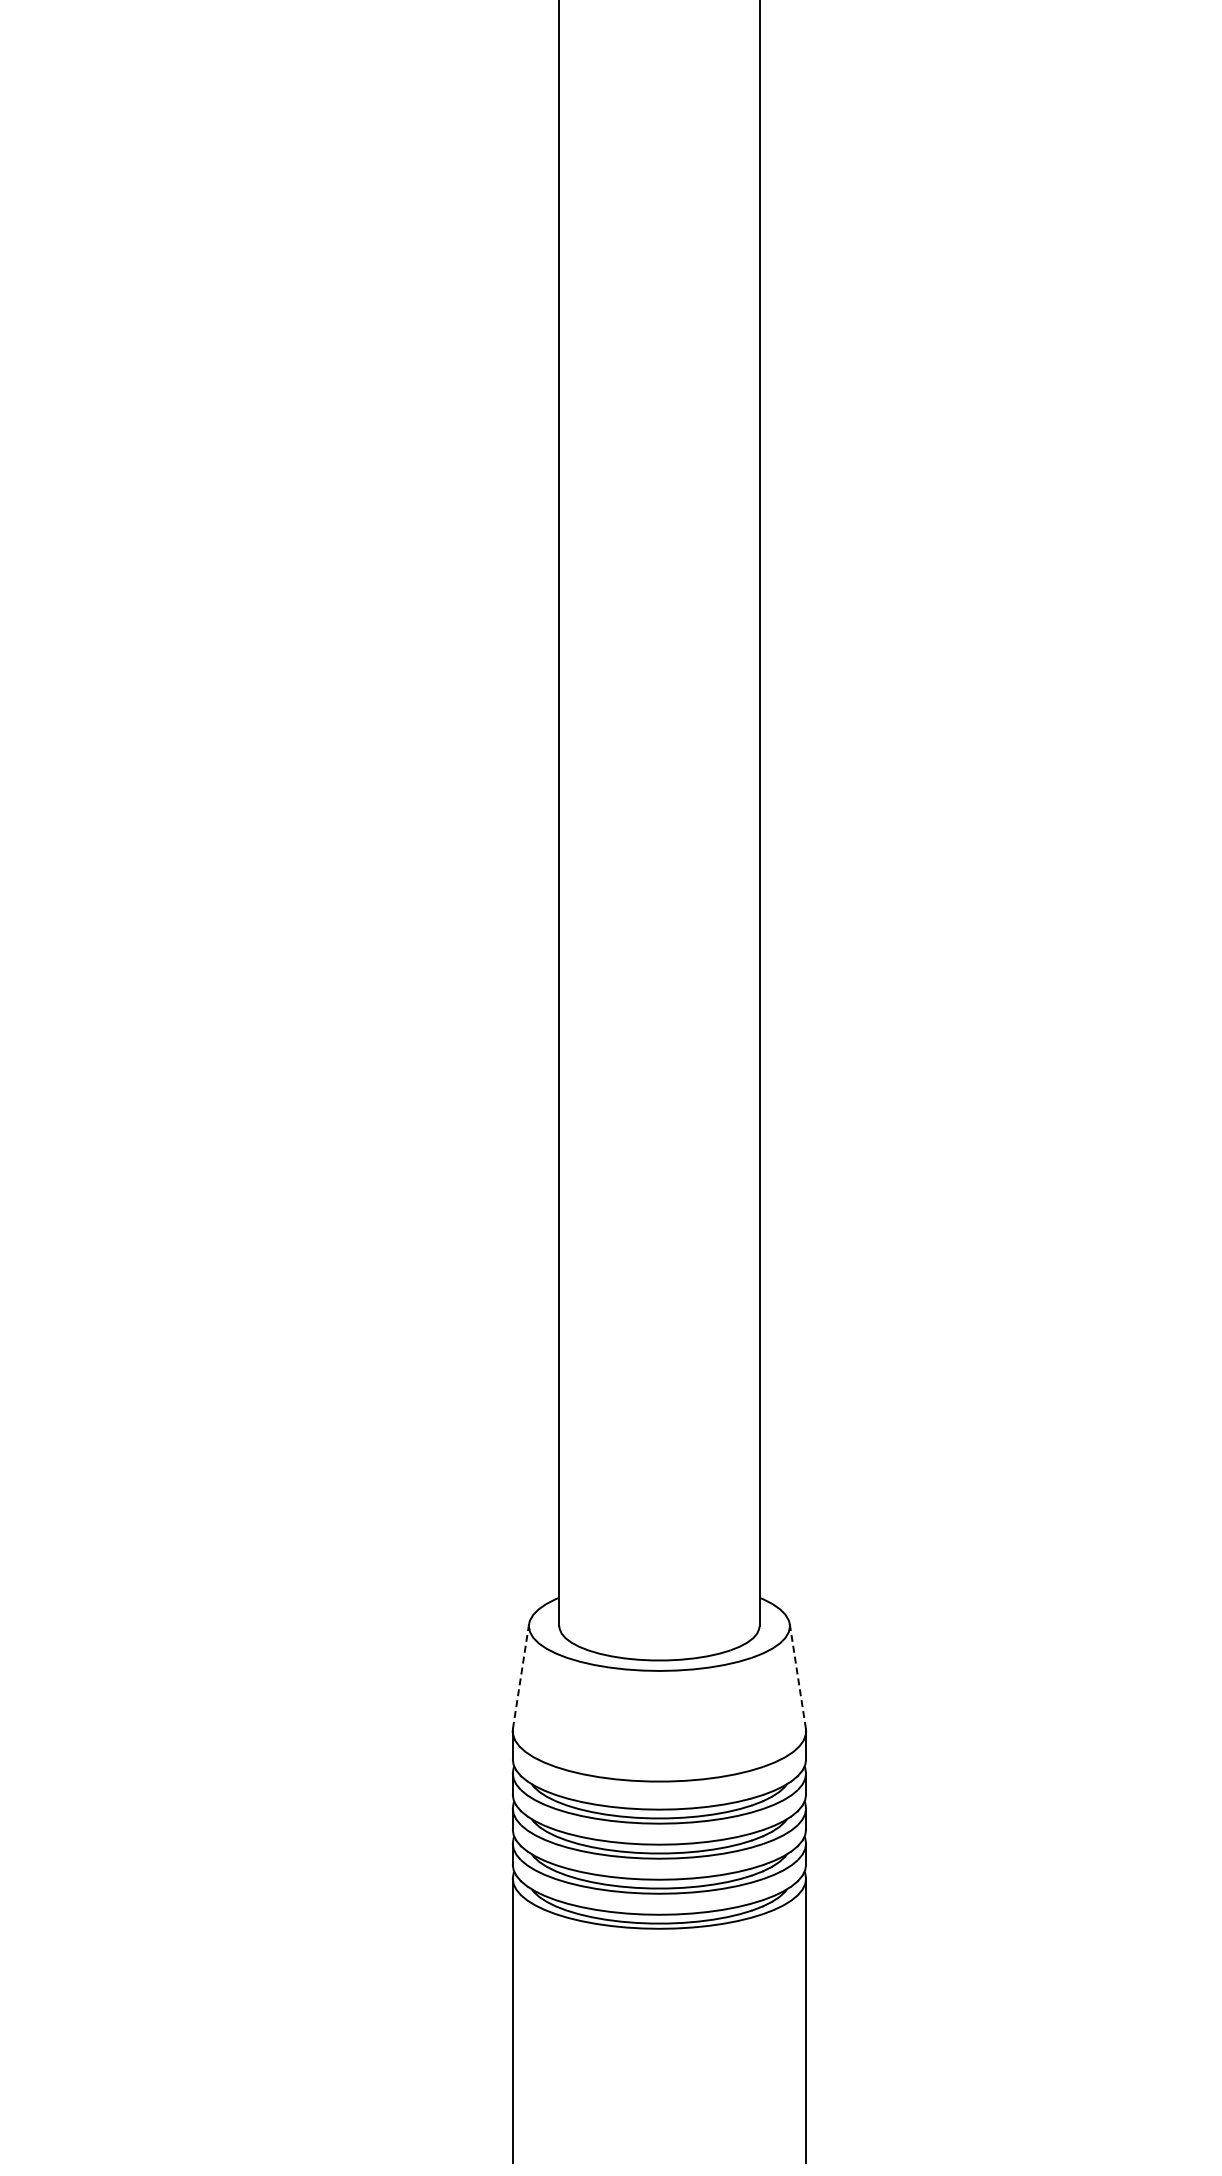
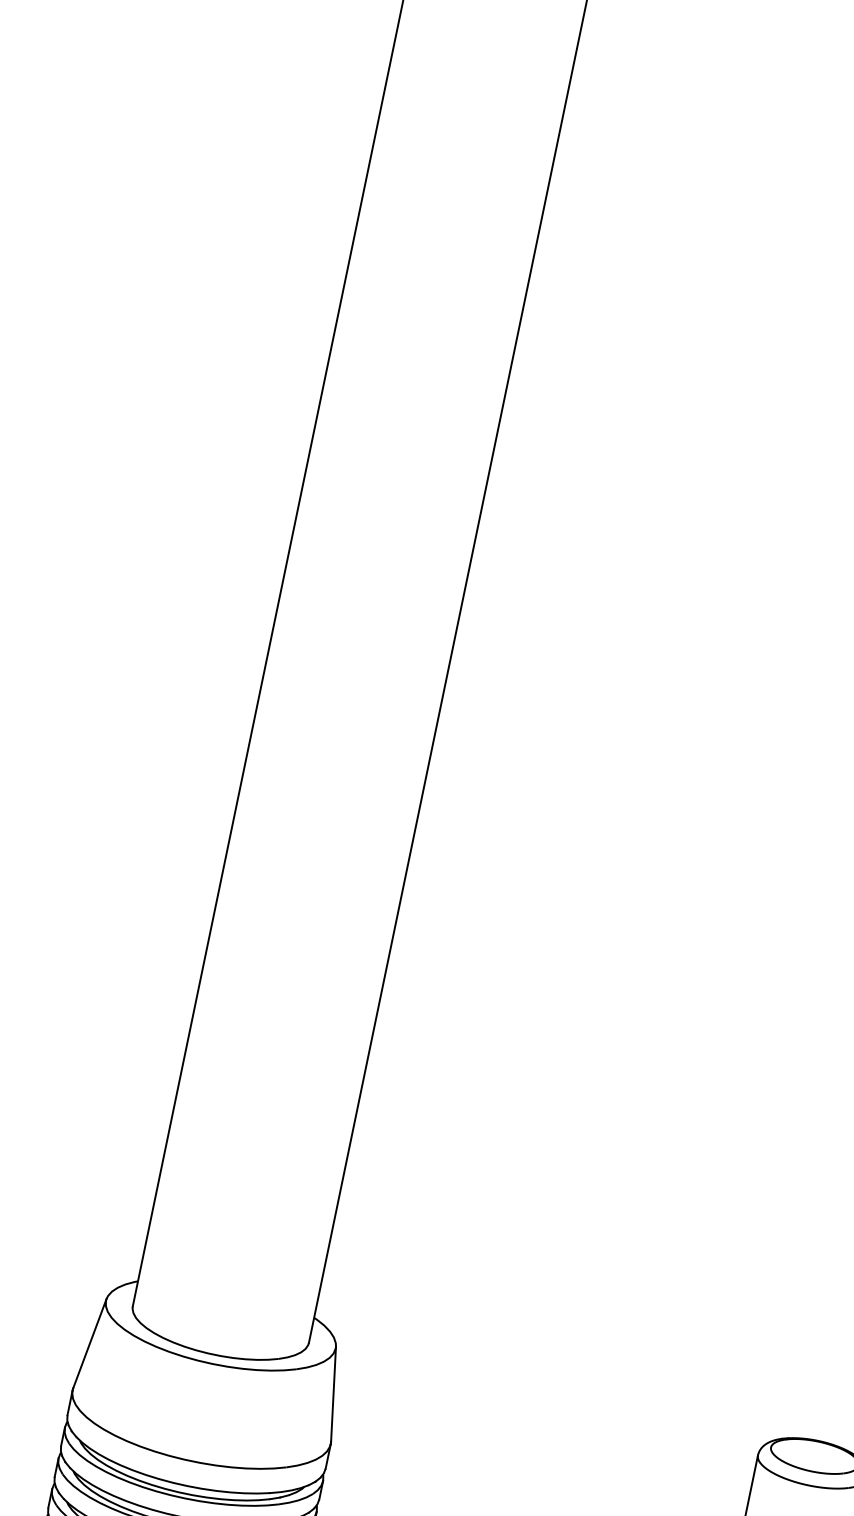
line: (521, 1675) -> (90, 1342), dashed -> solid
line: (797, 1675) -> (333, 1393), dashed -> solid

